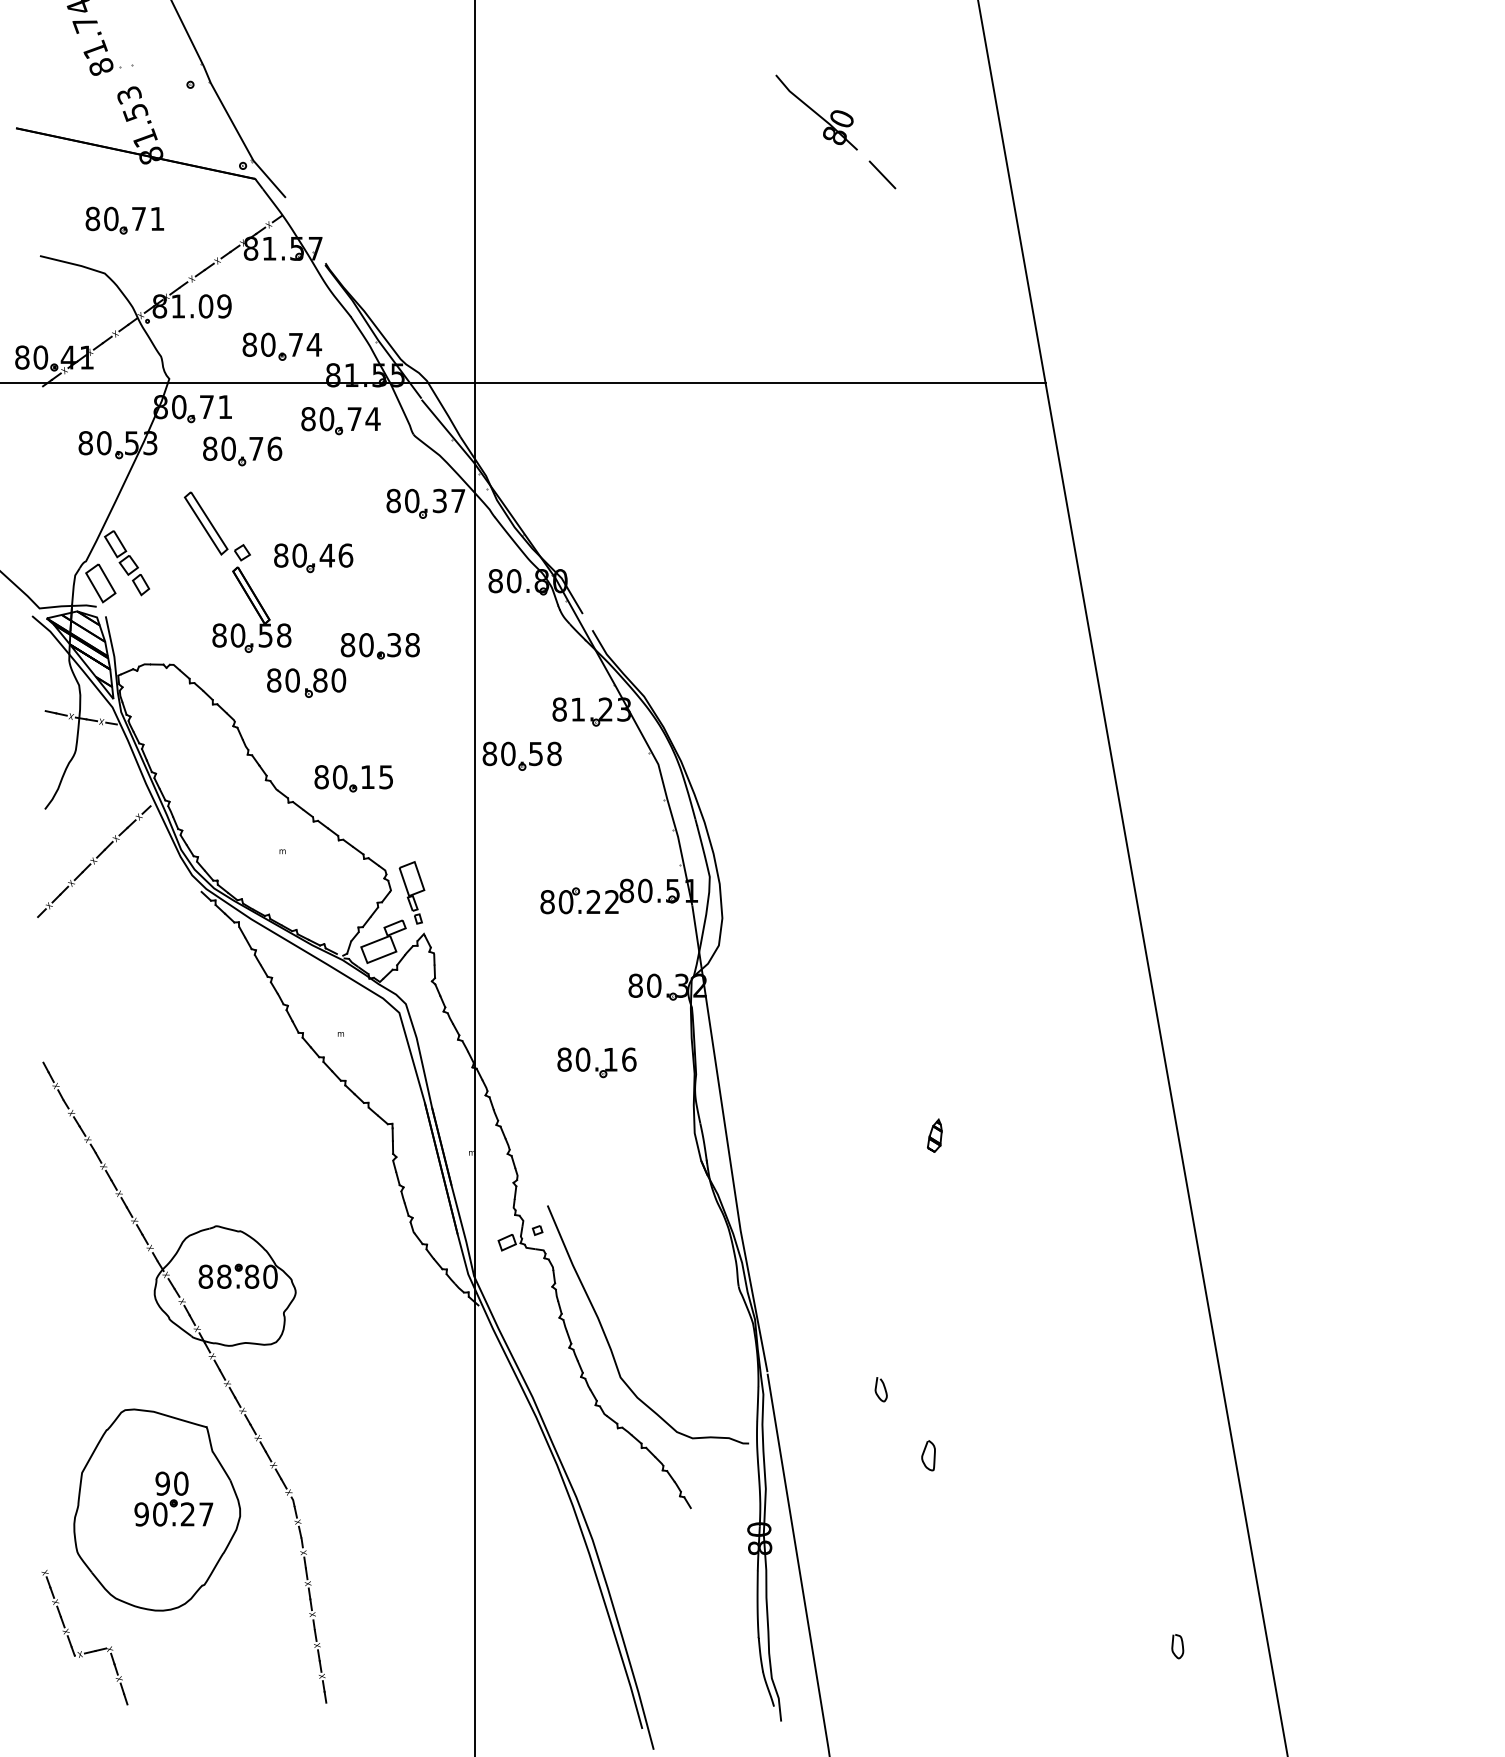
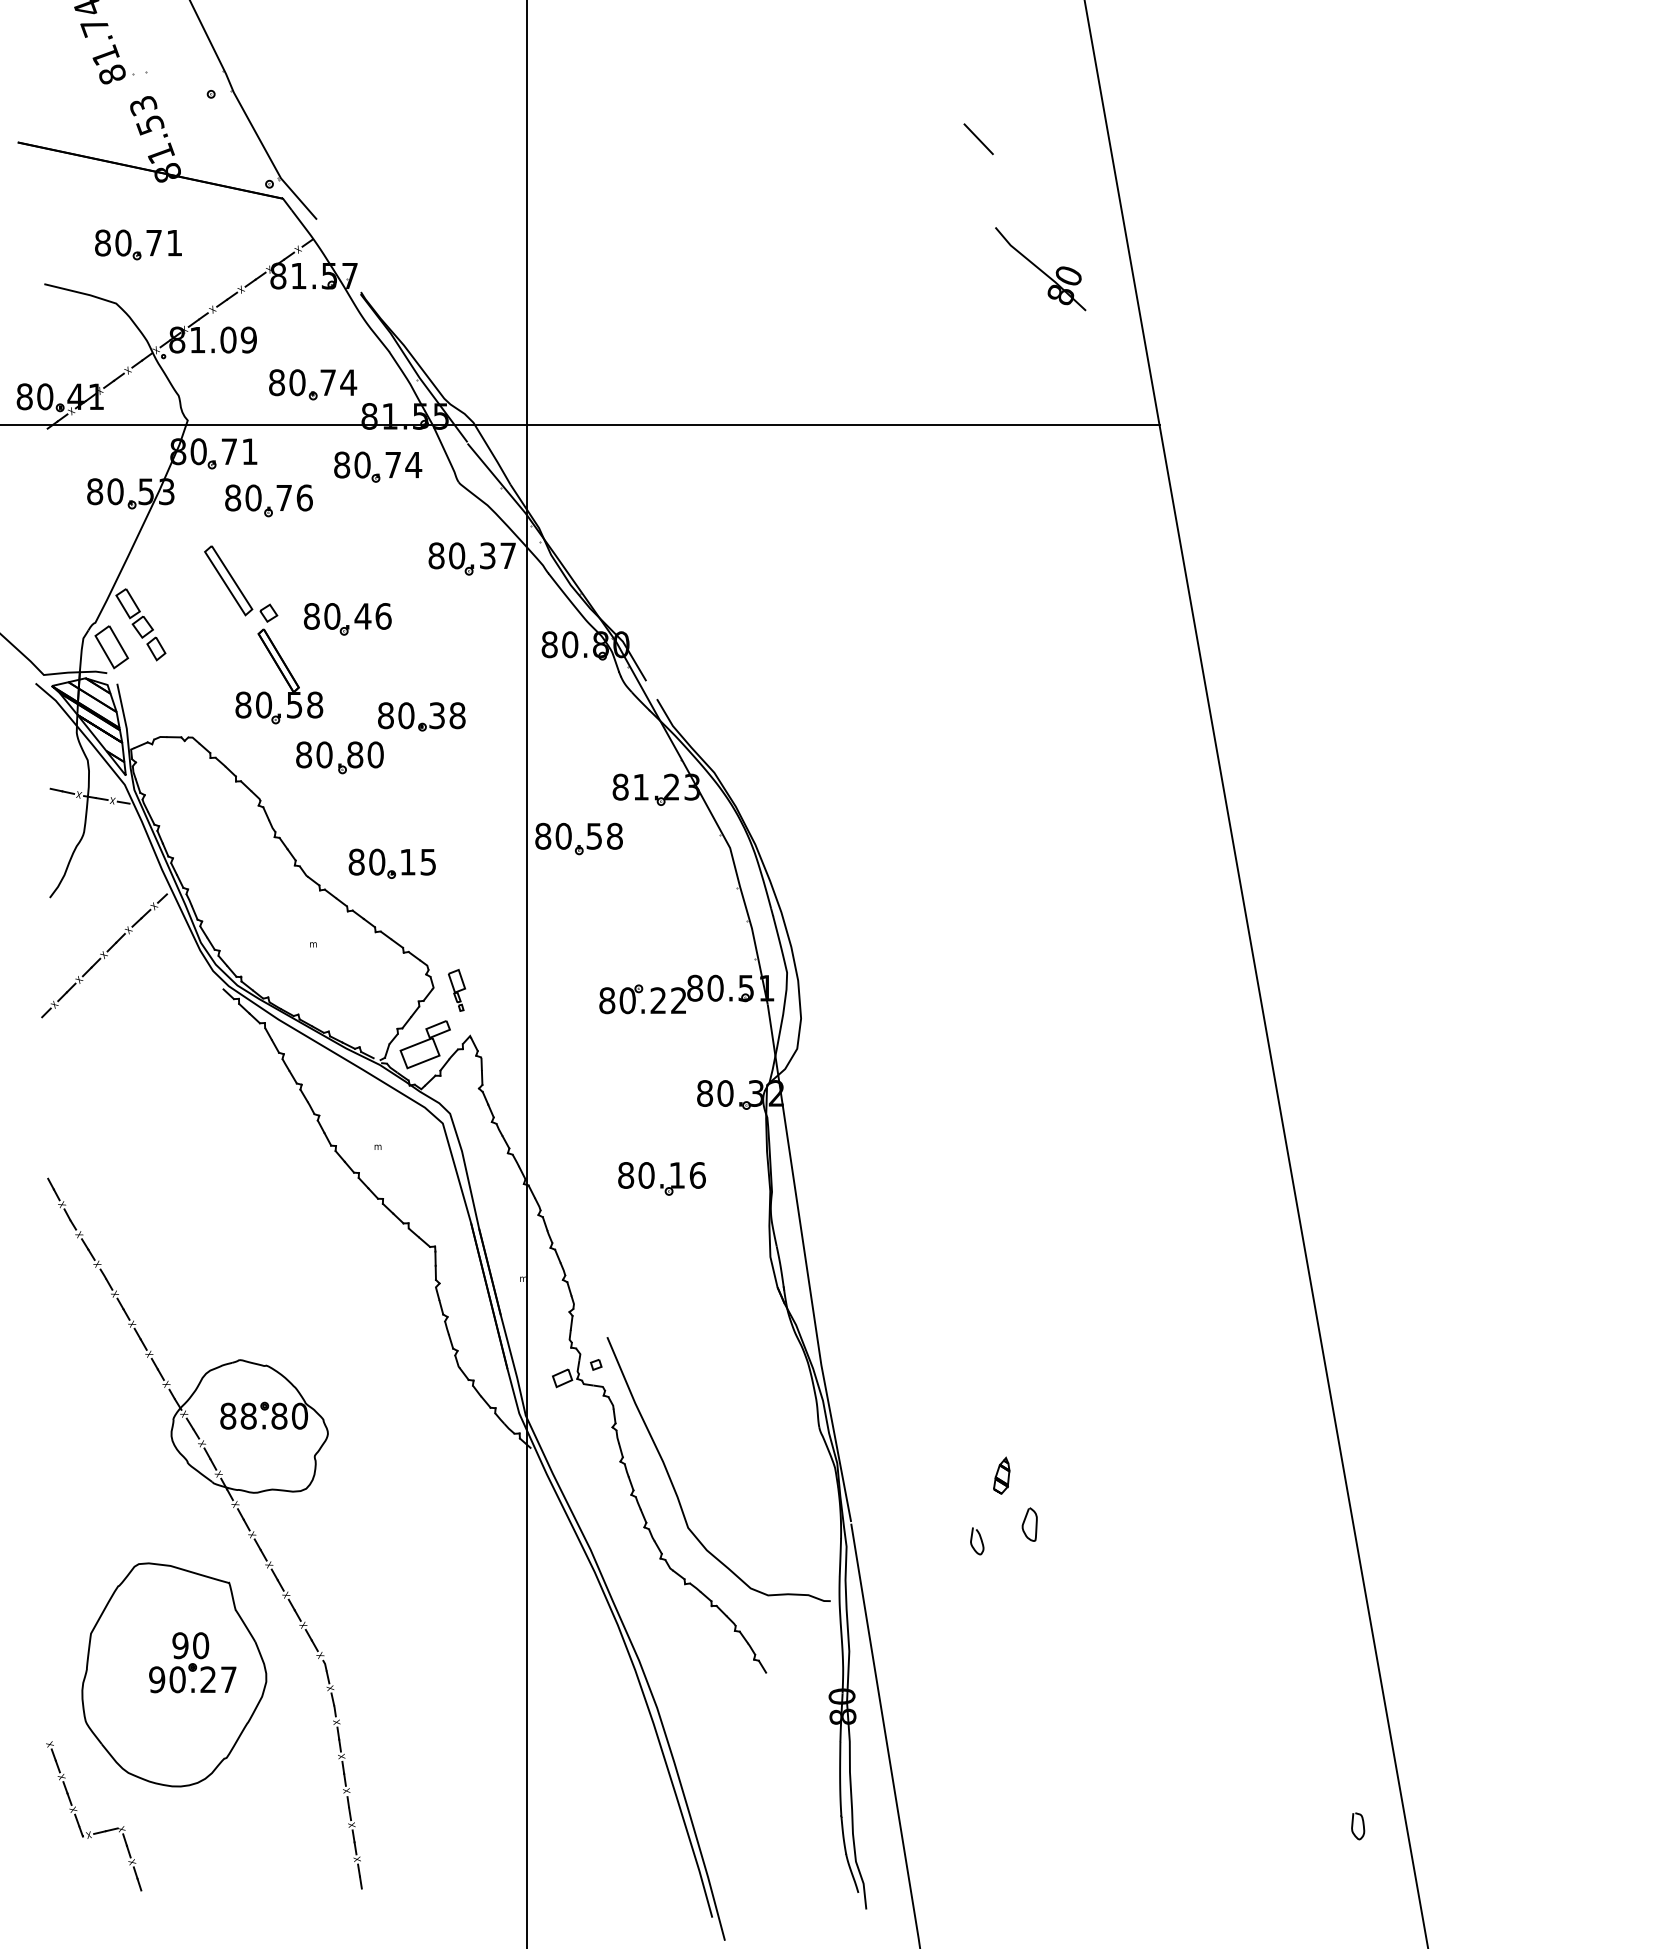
part: (816, 112) -> (1040, 269), moved
line: (882, 175) -> (978, 139), moved
part: (411, 892) -> (456, 990), size x0.6
part: (934, 1135) -> (1001, 1475), moved
curve: (924, 1452) -> (1025, 1521), moved
curve: (1181, 1645) -> (1362, 1825), moved

